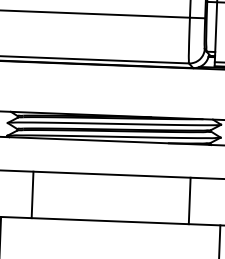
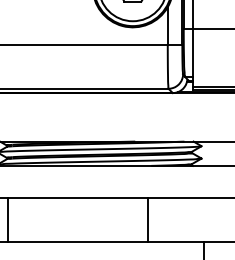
line: (32, 195) -> (7, 220), moved
line: (189, 201) -> (148, 220), moved

